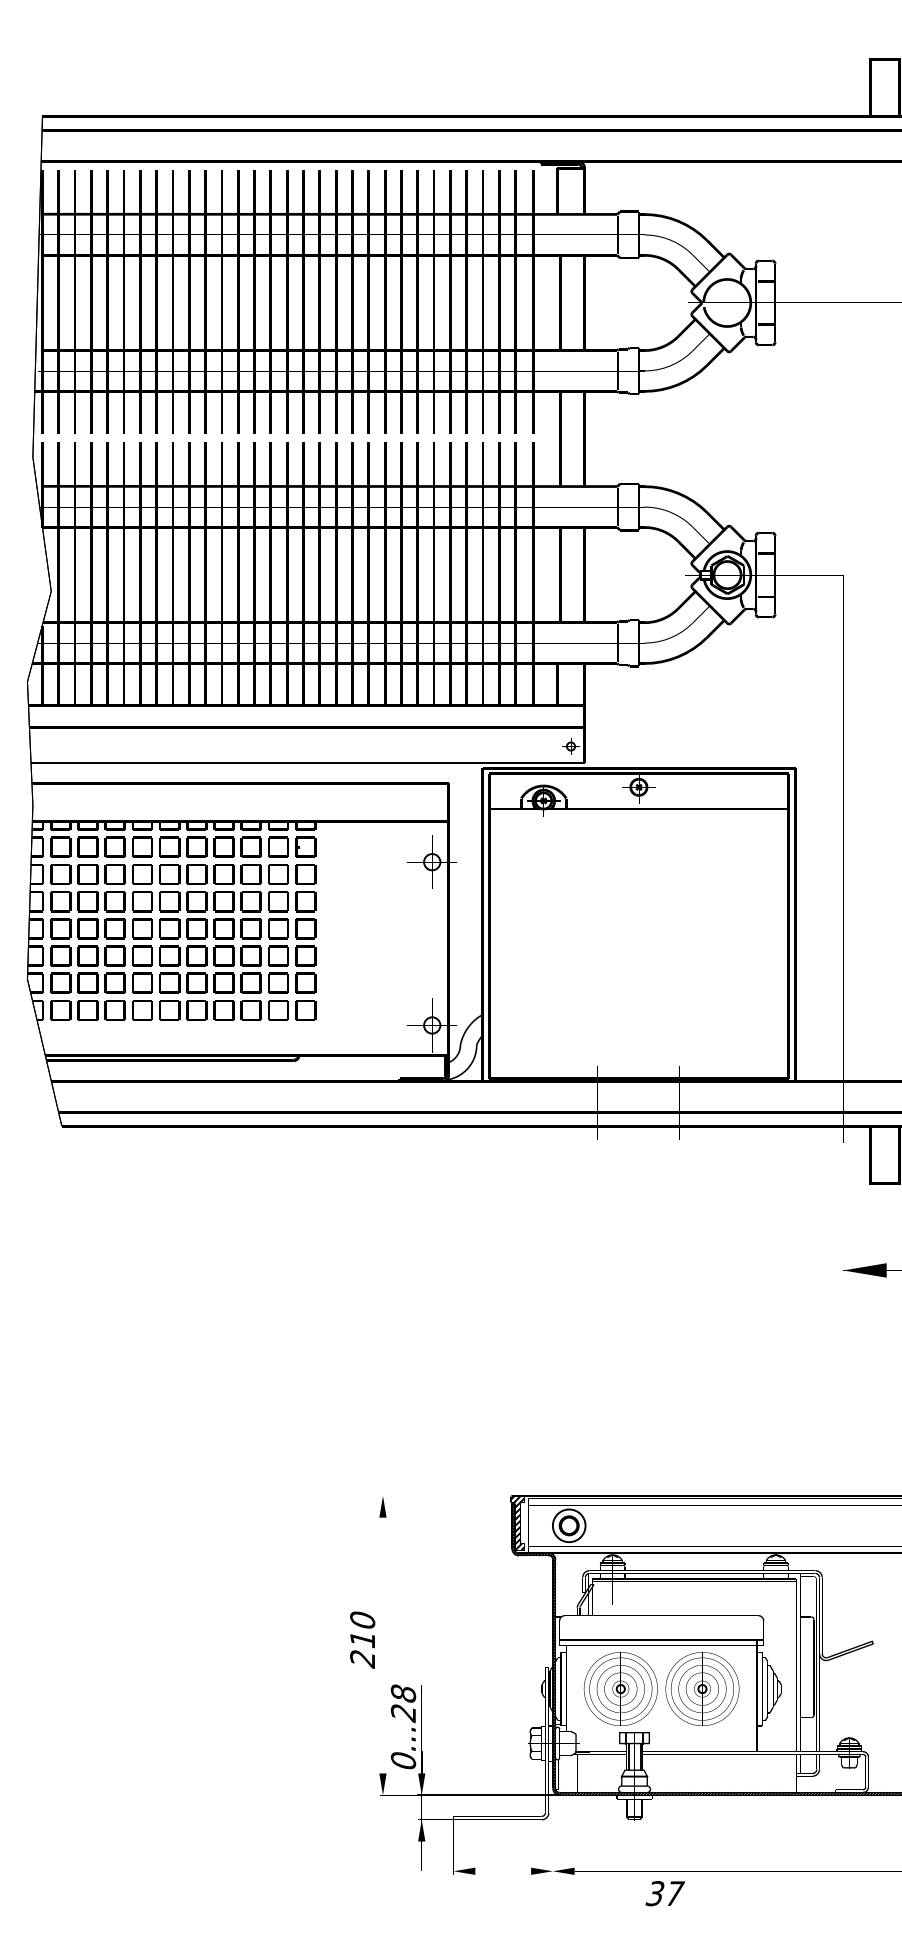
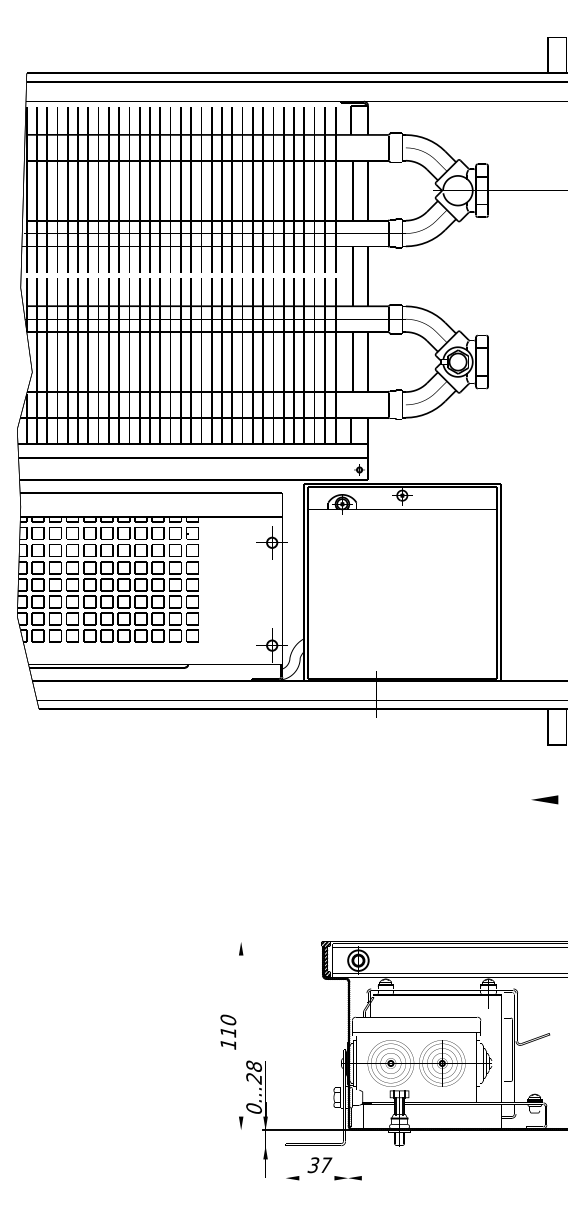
text: (362, 1658) -> (228, 1044), 210 -> 110
text: (664, 1894) -> (319, 1165), moved

